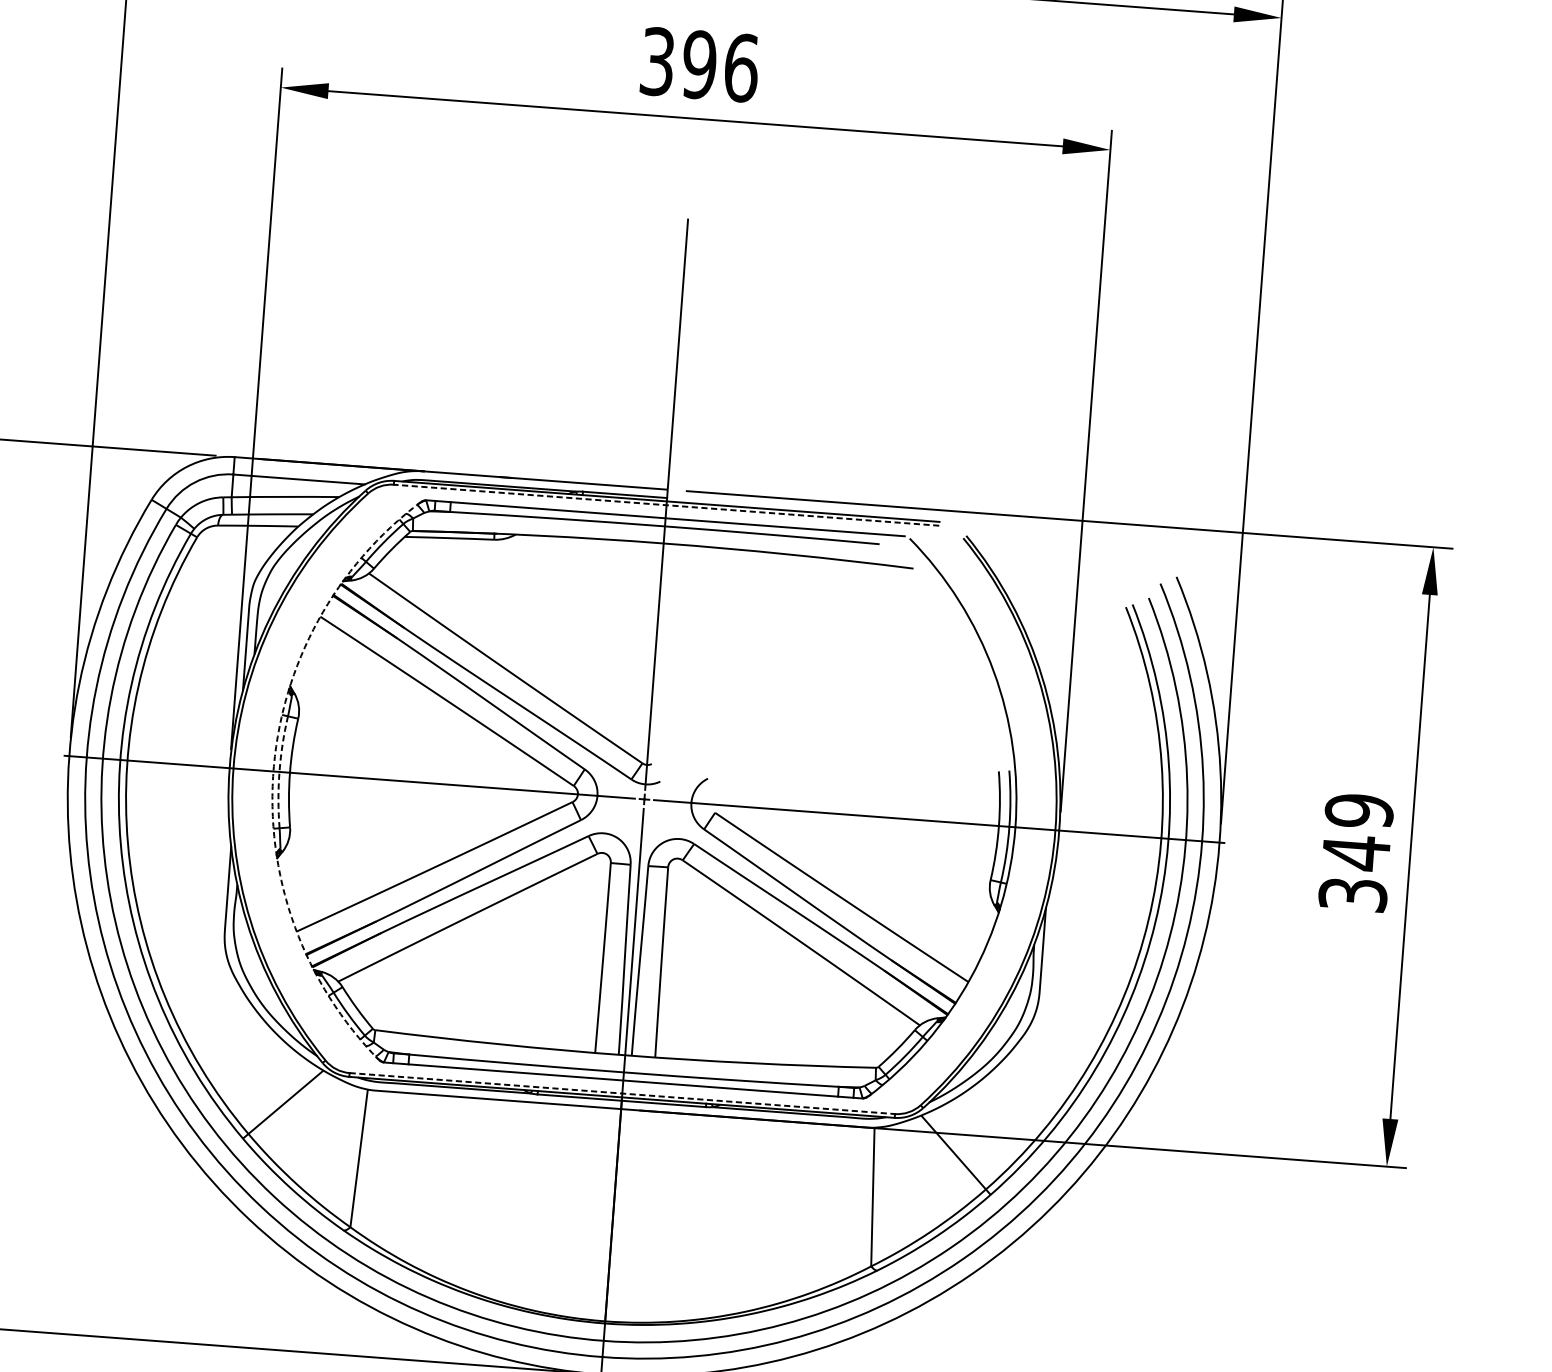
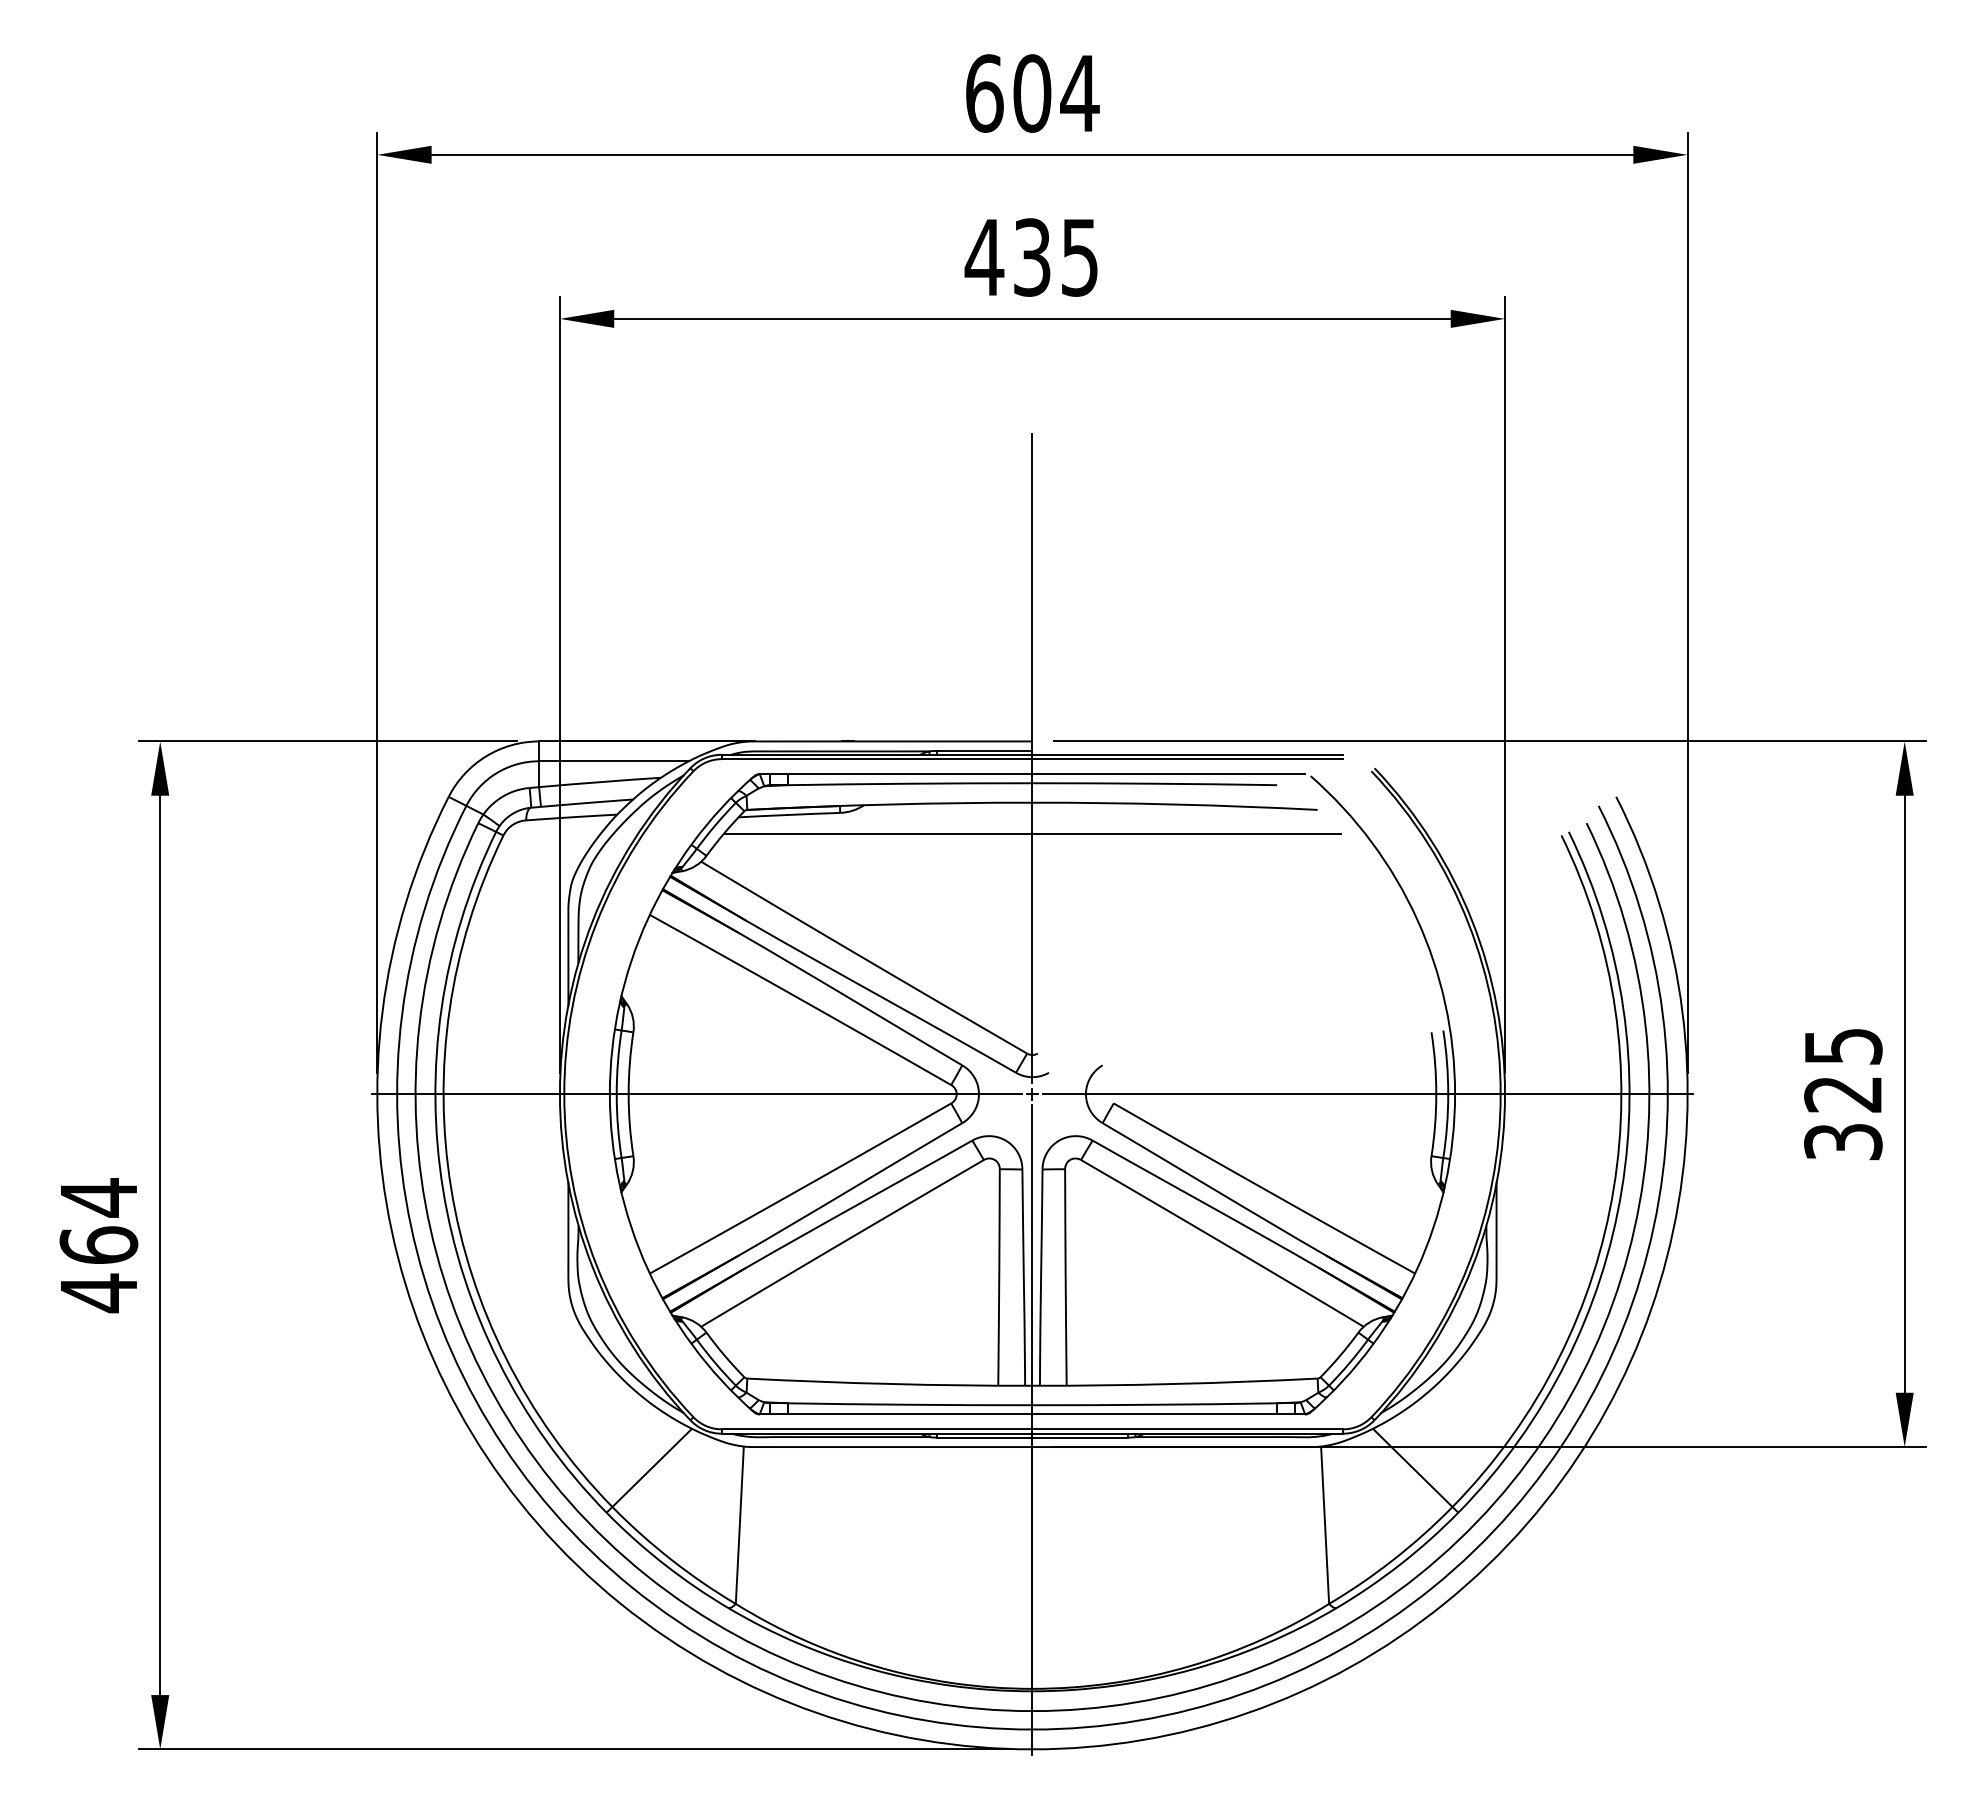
text: (698, 64) -> (1031, 257), 396 -> 435
line: (666, 505) -> (1032, 759), dashed -> solid
line: (661, 570) -> (1032, 833), added
arc: (273, 771) -> (609, 1094), dashed -> solid
arc: (279, 772) -> (616, 1094), dashed -> solid
text: (1357, 832) -> (1843, 1071), 349 -> 325
line: (622, 1093) -> (1032, 1429), dashed -> solid

